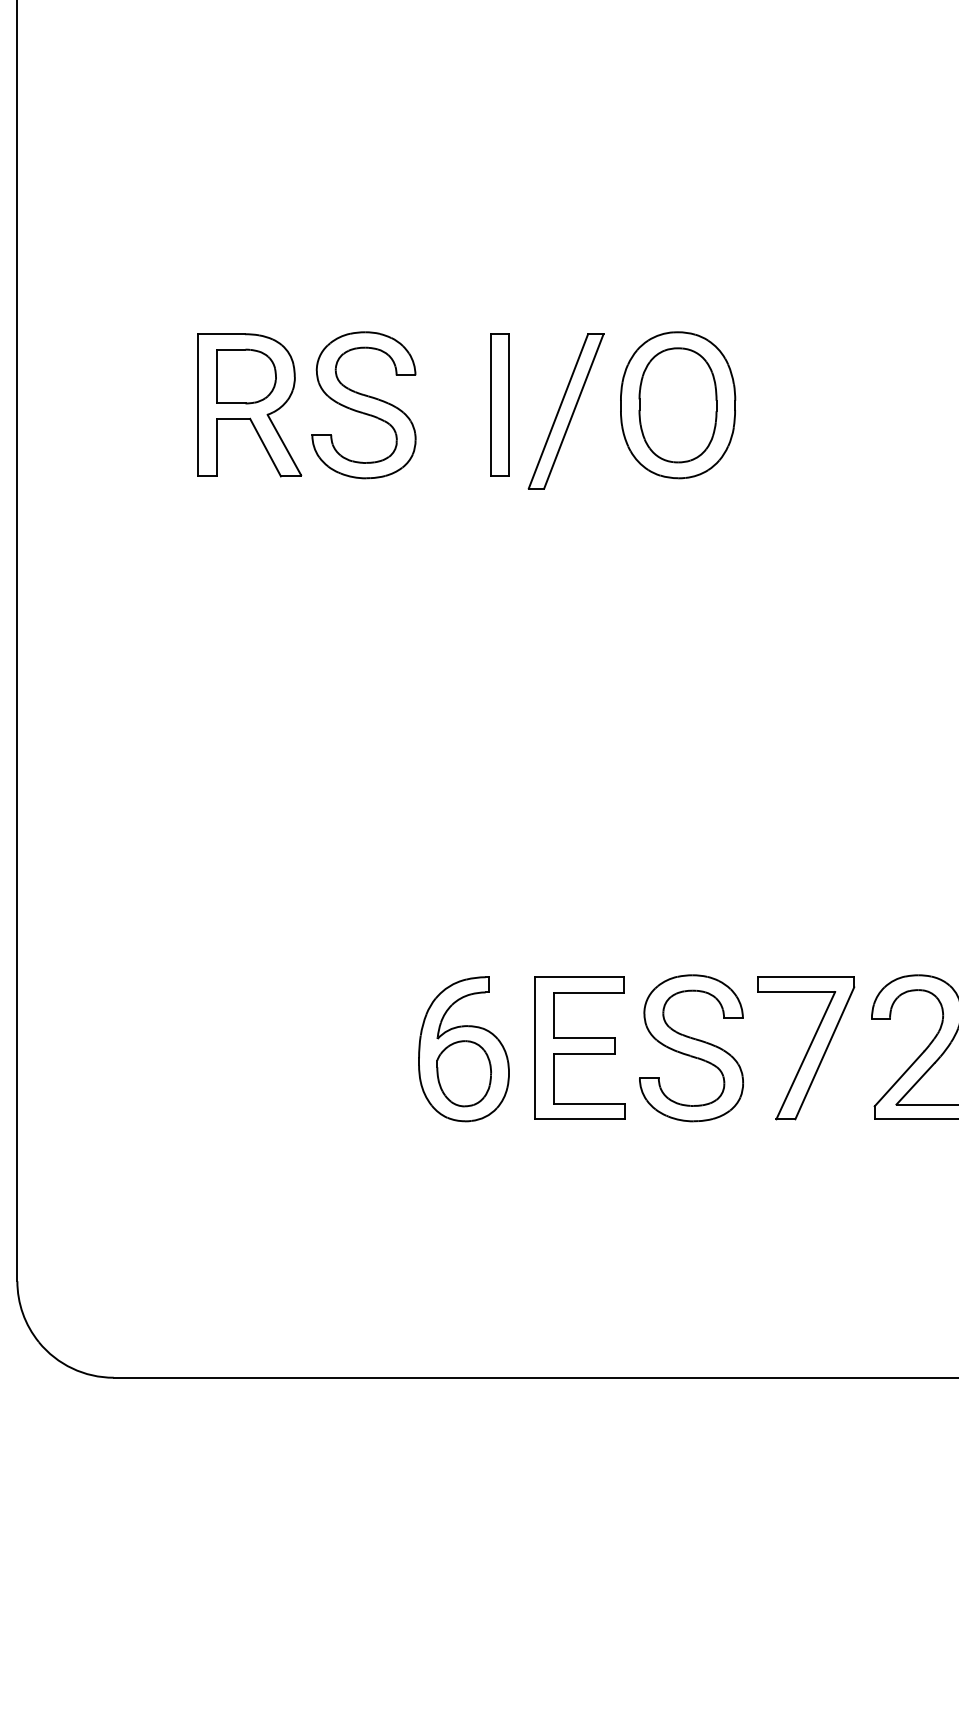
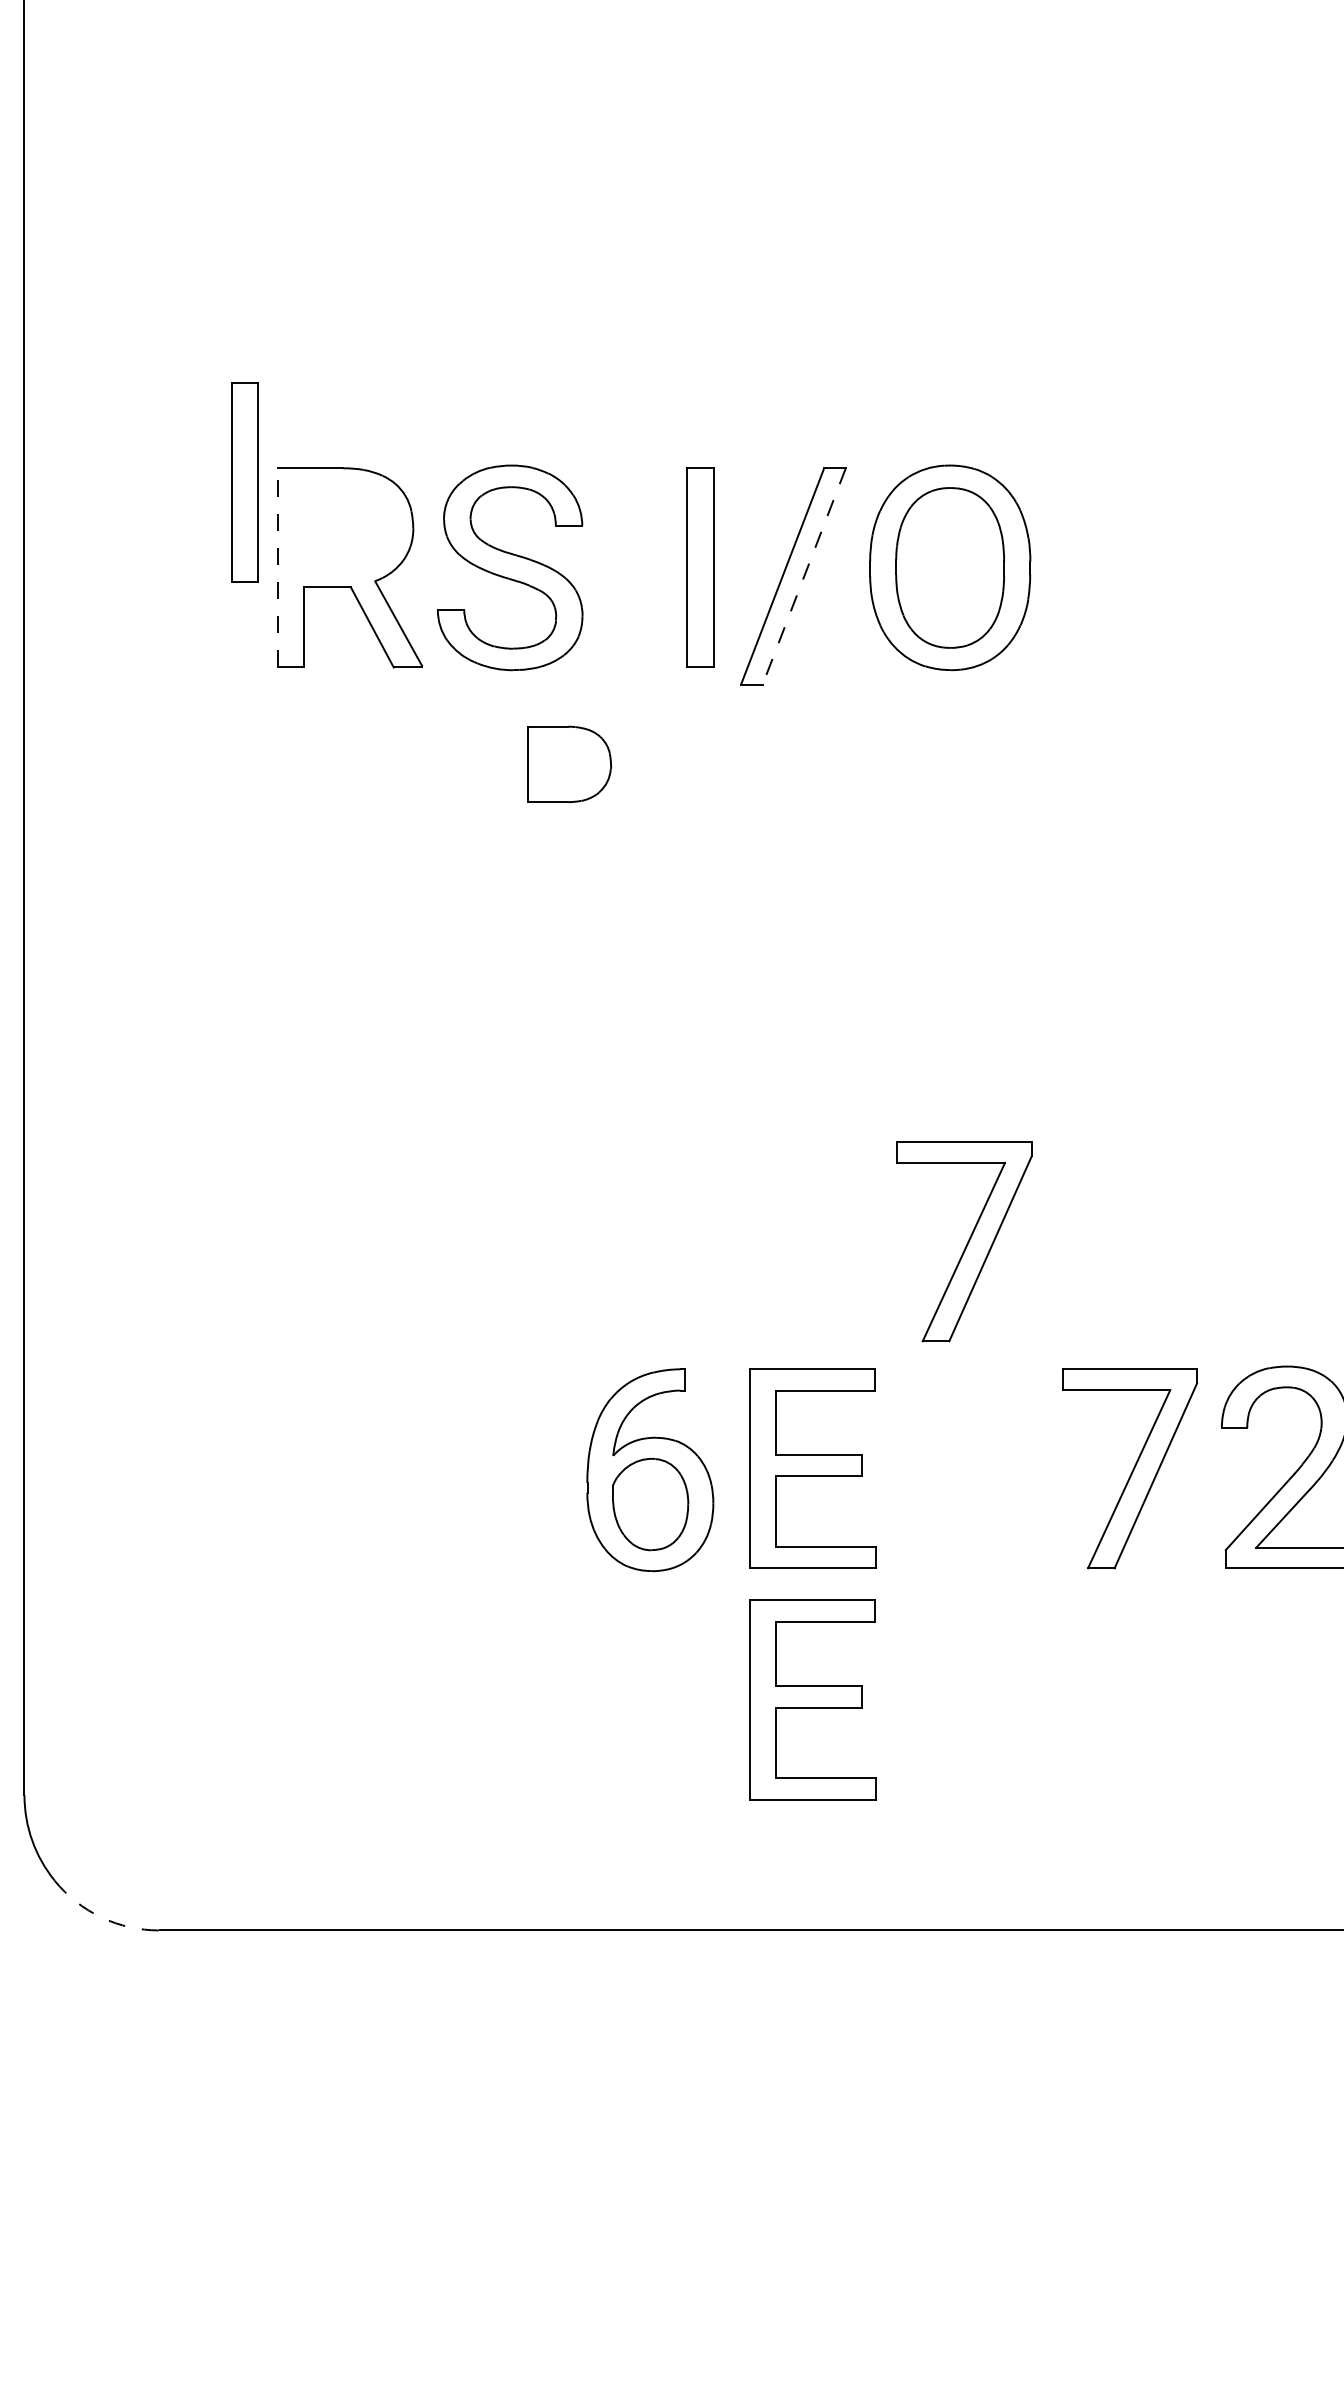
part: (174, 343) -> (244, 481), added
part: (246, 376) -> (569, 764), moved
line: (197, 404) -> (276, 566), solid -> dashed
line: (573, 411) -> (803, 576), solid -> dashed
part: (688, 886) -> (964, 1242), added
part: (691, 1048) -> (969, 1469), removed
part: (579, 1212) -> (812, 1698), added
arc: (72, 1368) -> (101, 1917), solid -> dashed

